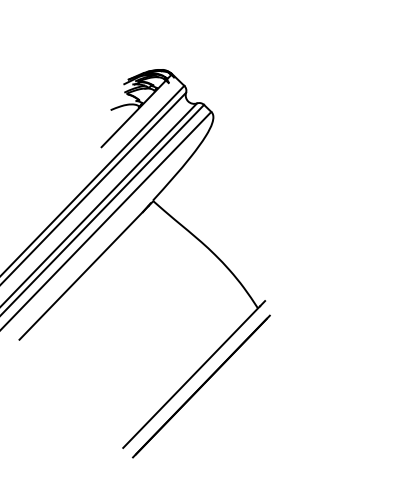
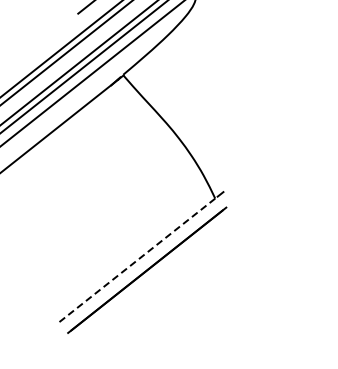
line: (191, 377) -> (138, 259), solid -> dashed

